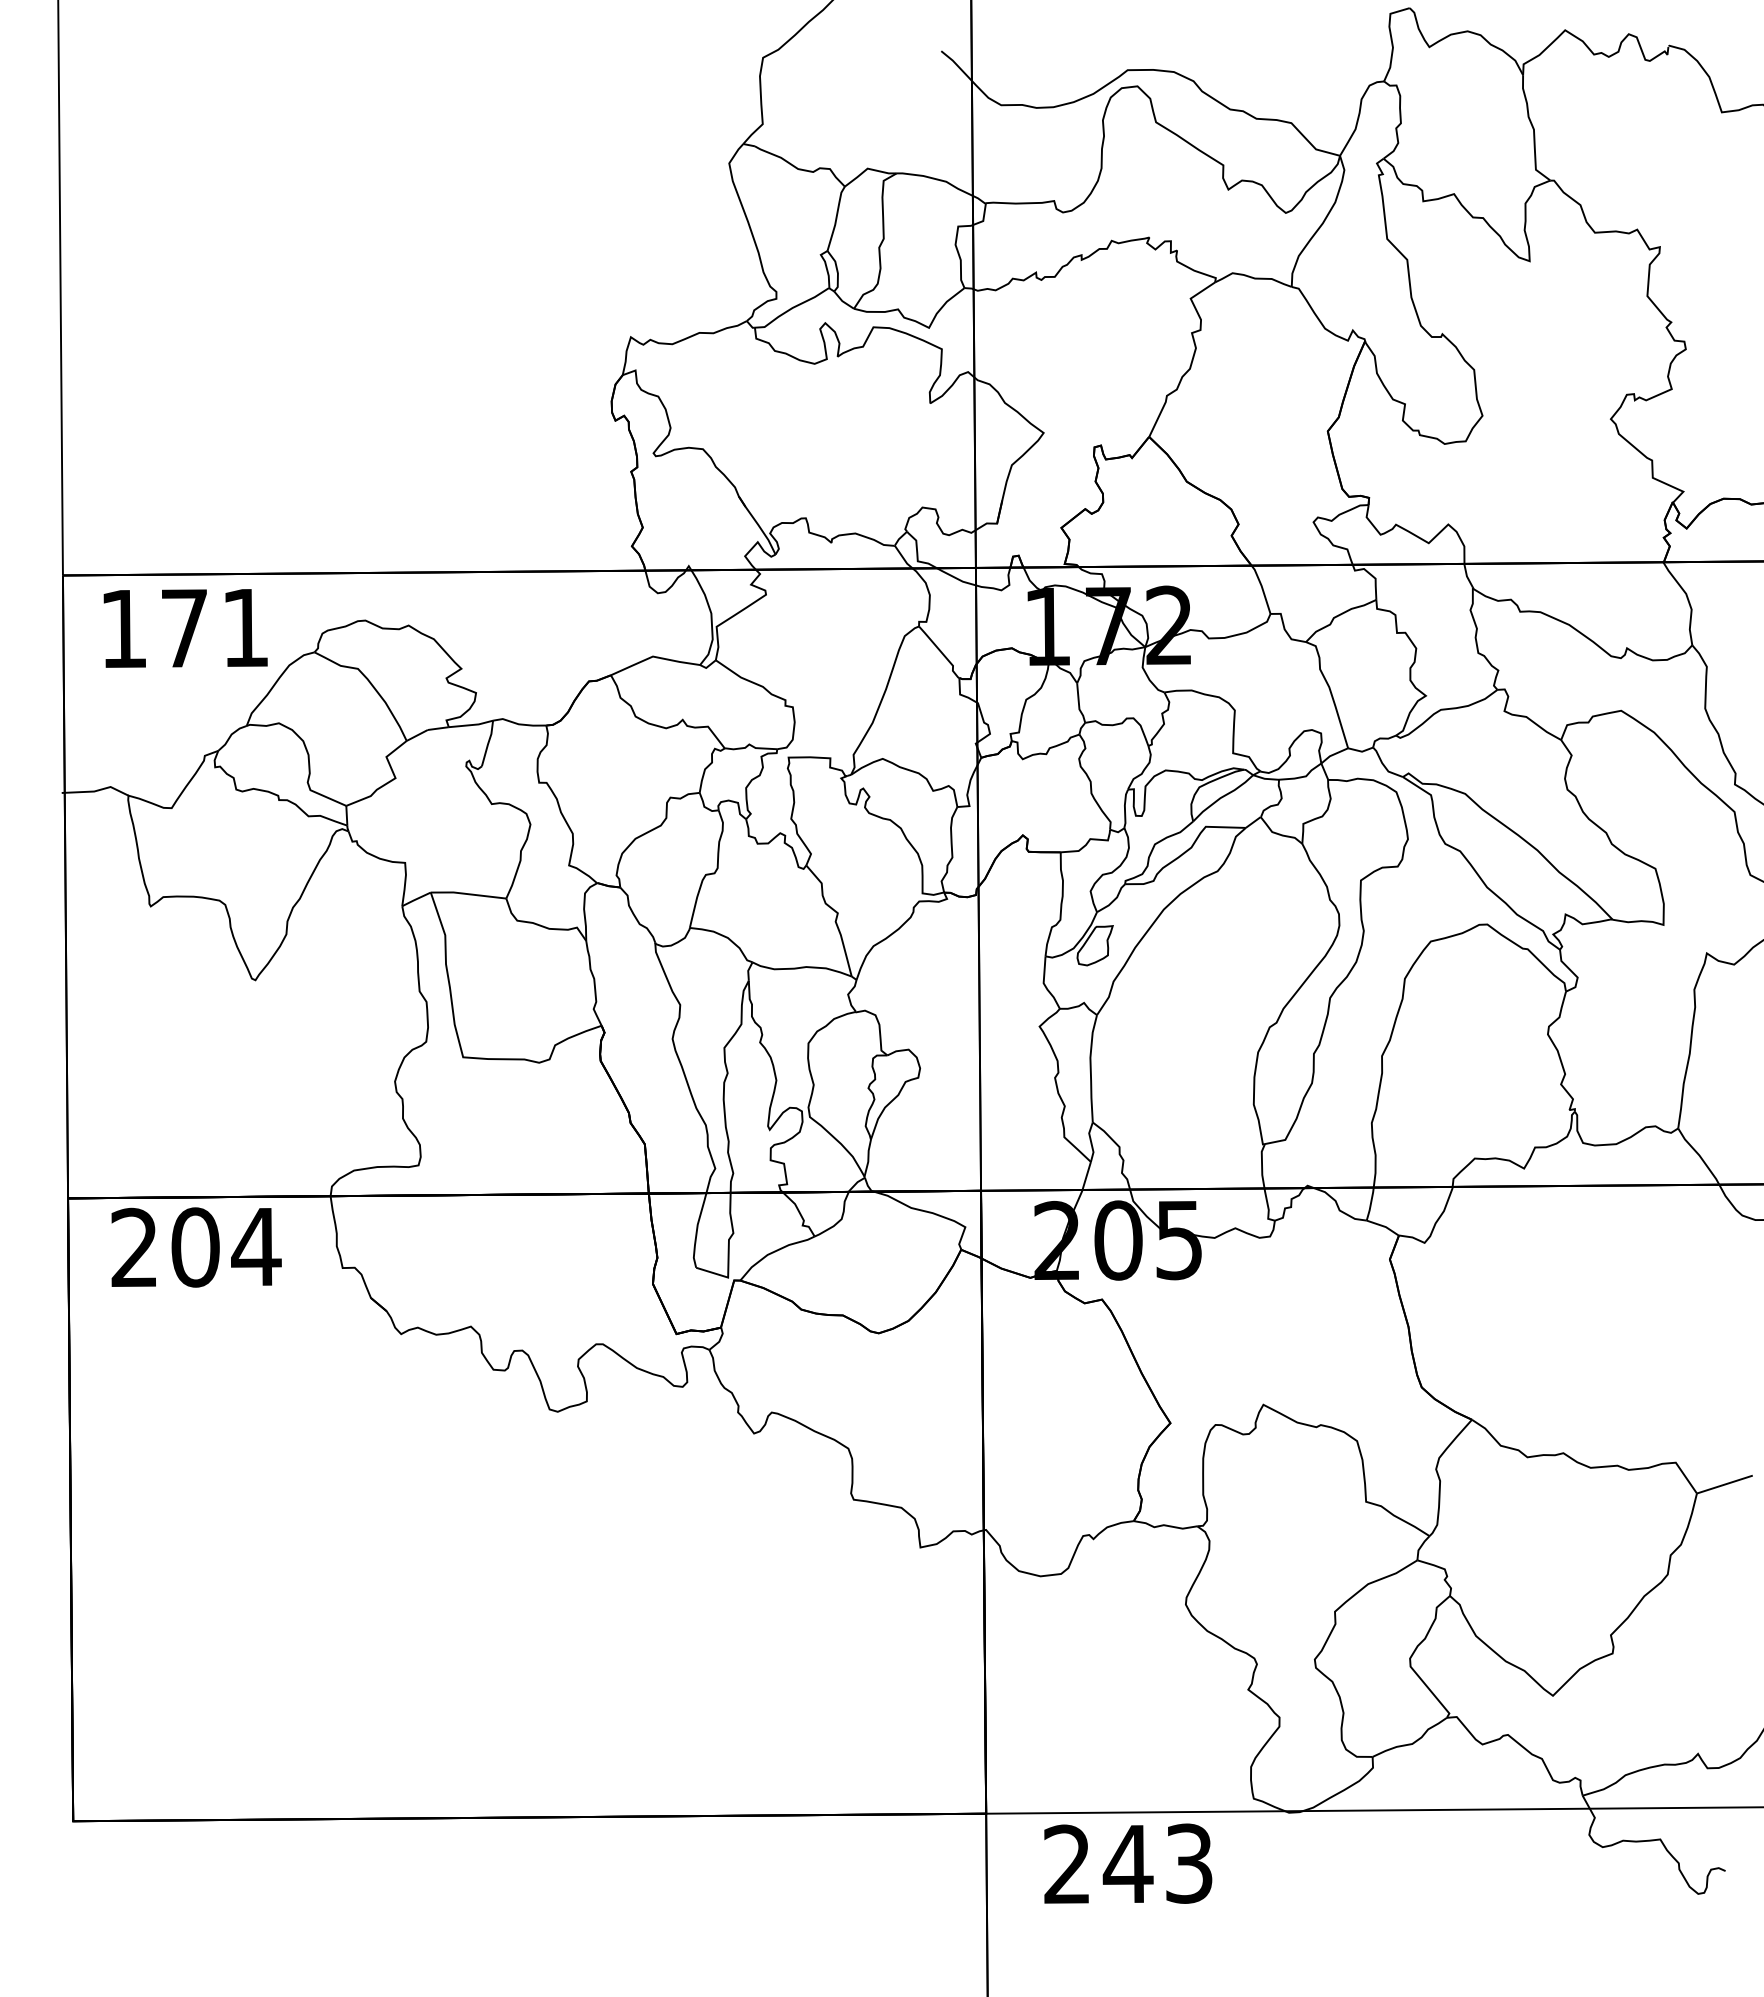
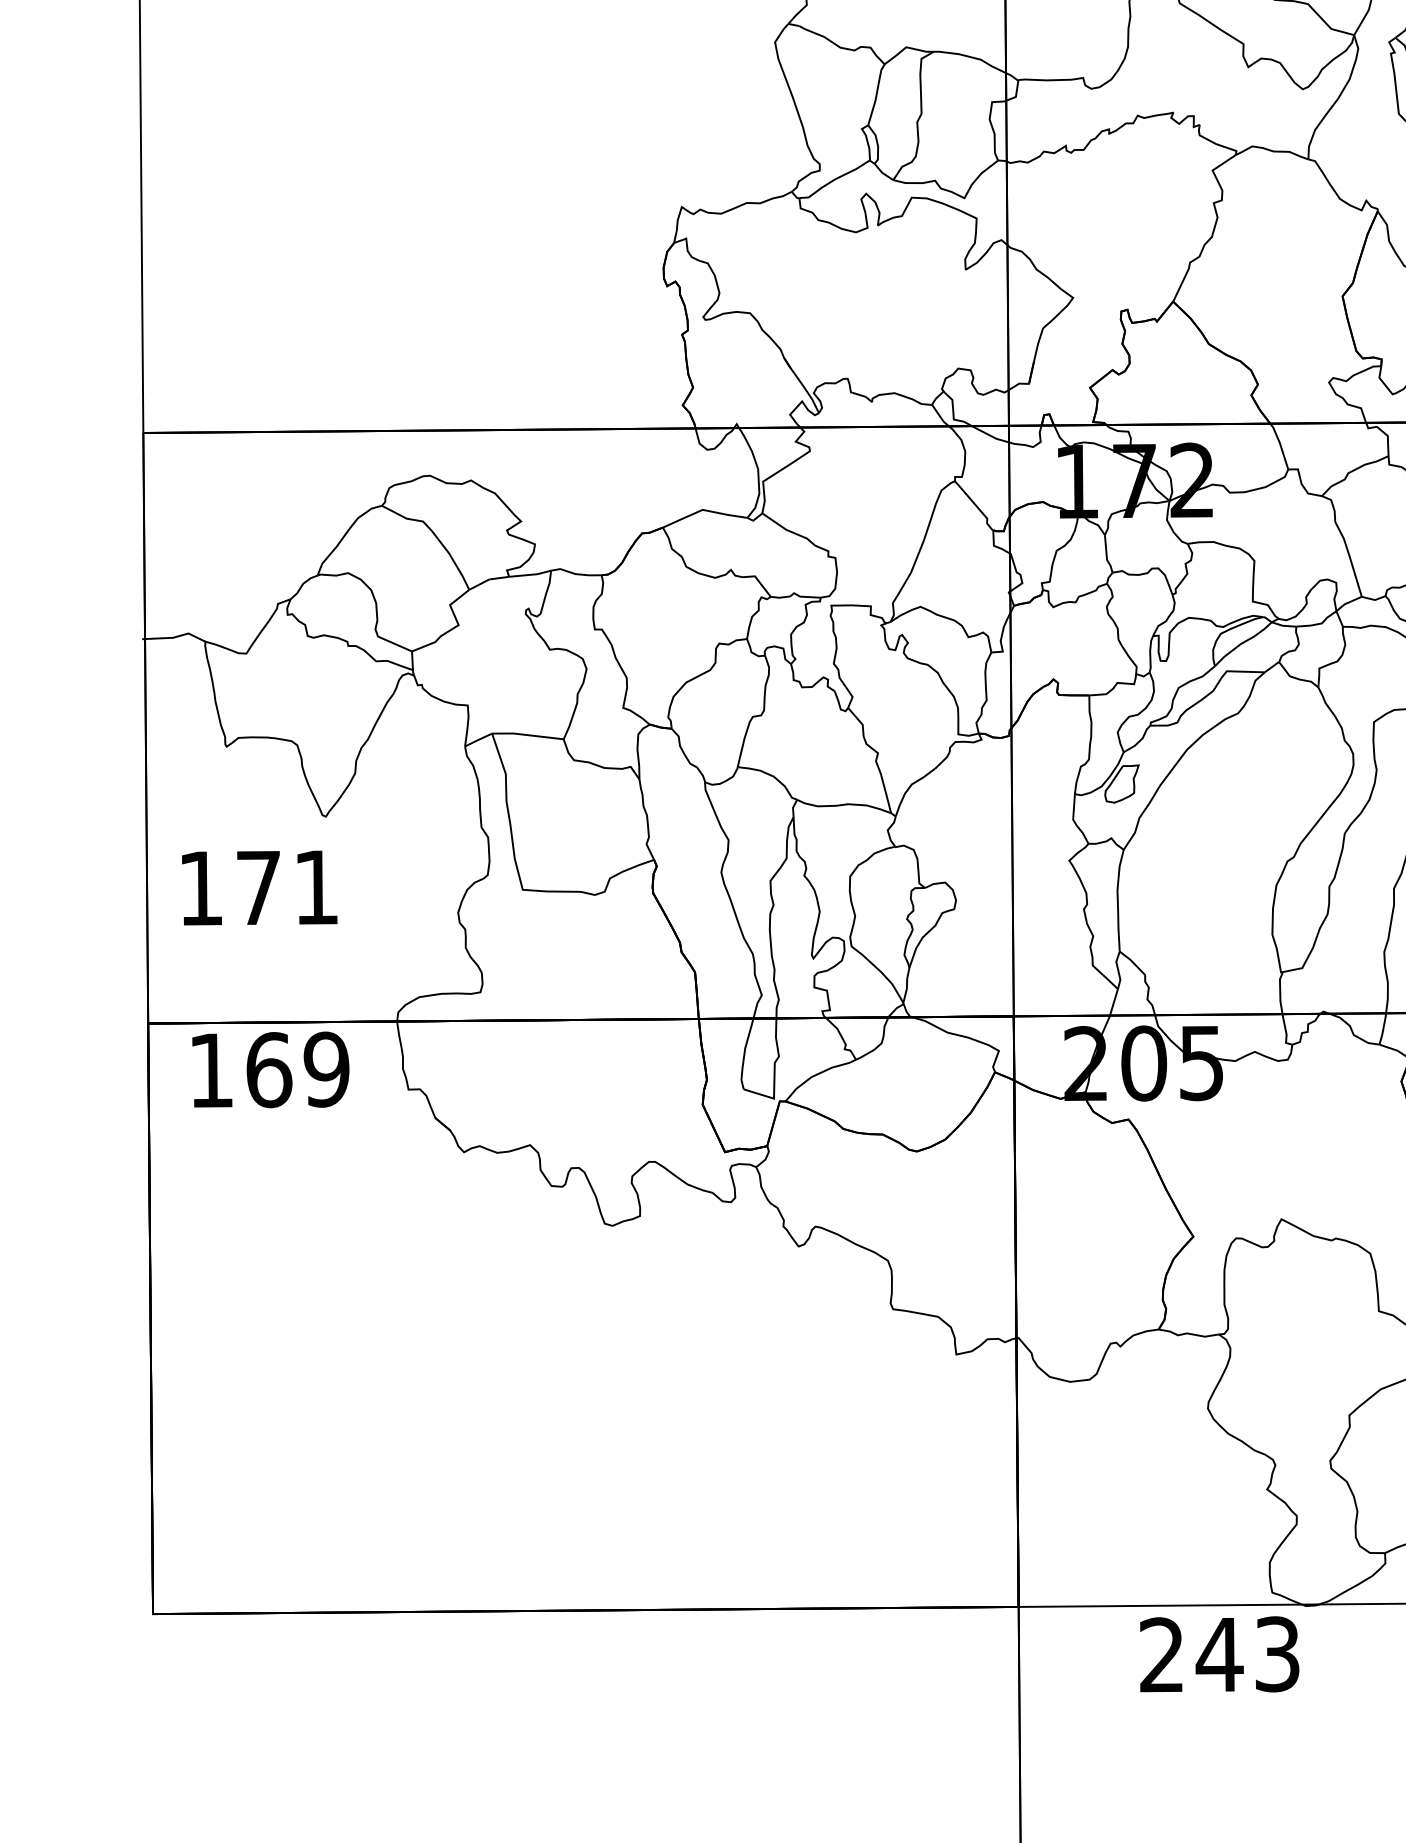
text: (185, 628) -> (259, 888), moved
text: (196, 1246) -> (269, 1069), 204 -> 169
text: (1128, 1863) -> (1219, 1654), moved

